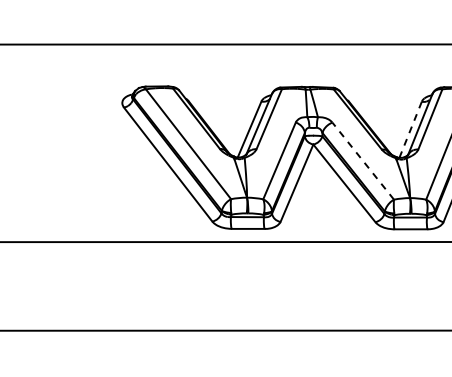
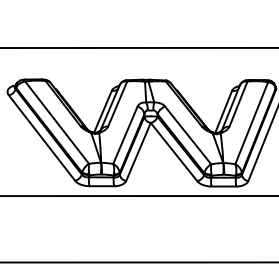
line: (410, 130) -> (223, 112), dashed -> solid
line: (362, 160) -> (187, 134), dashed -> solid

